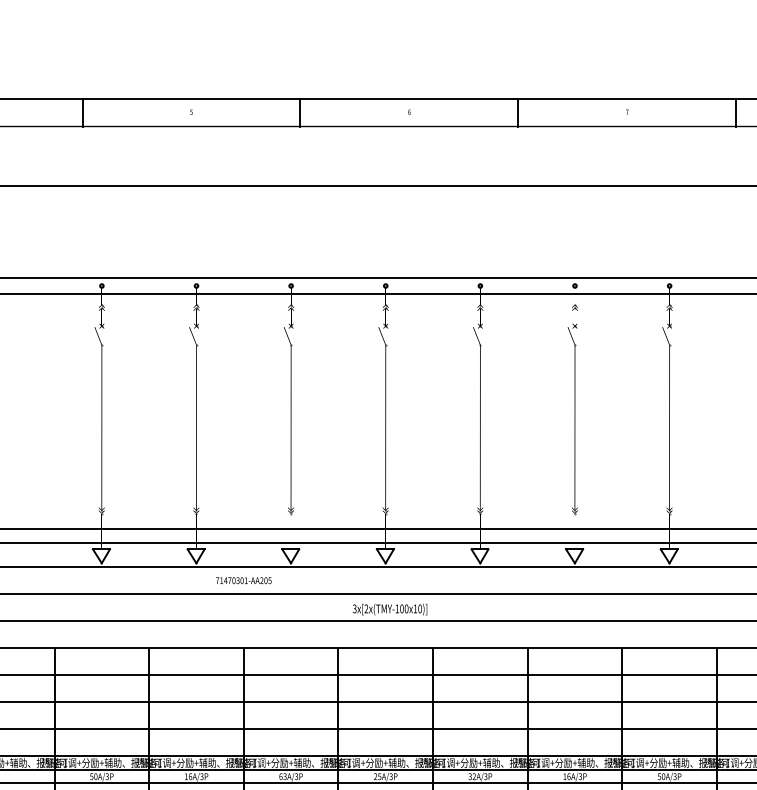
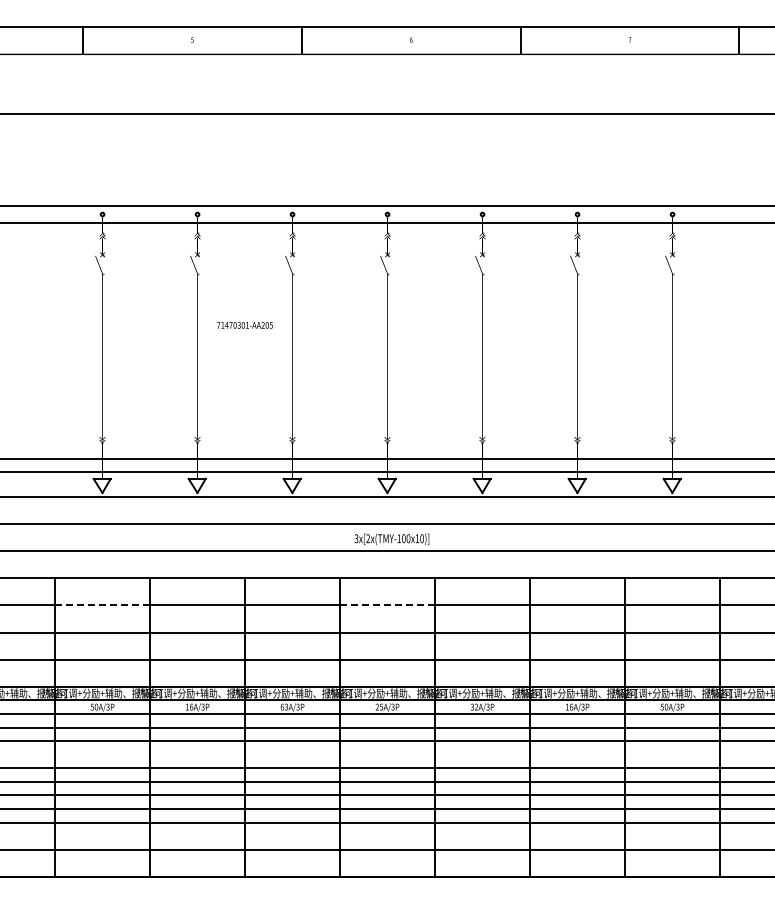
text: (243, 580) -> (244, 325), moved
line: (102, 675) -> (103, 605), solid -> dashed
line: (386, 675) -> (388, 605), solid -> dashed

